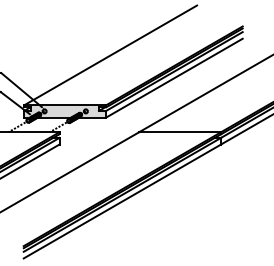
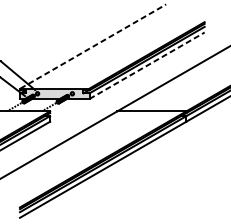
line: (110, 55) -> (93, 46), solid -> dashed
line: (174, 78) -> (147, 66), solid -> dashed

